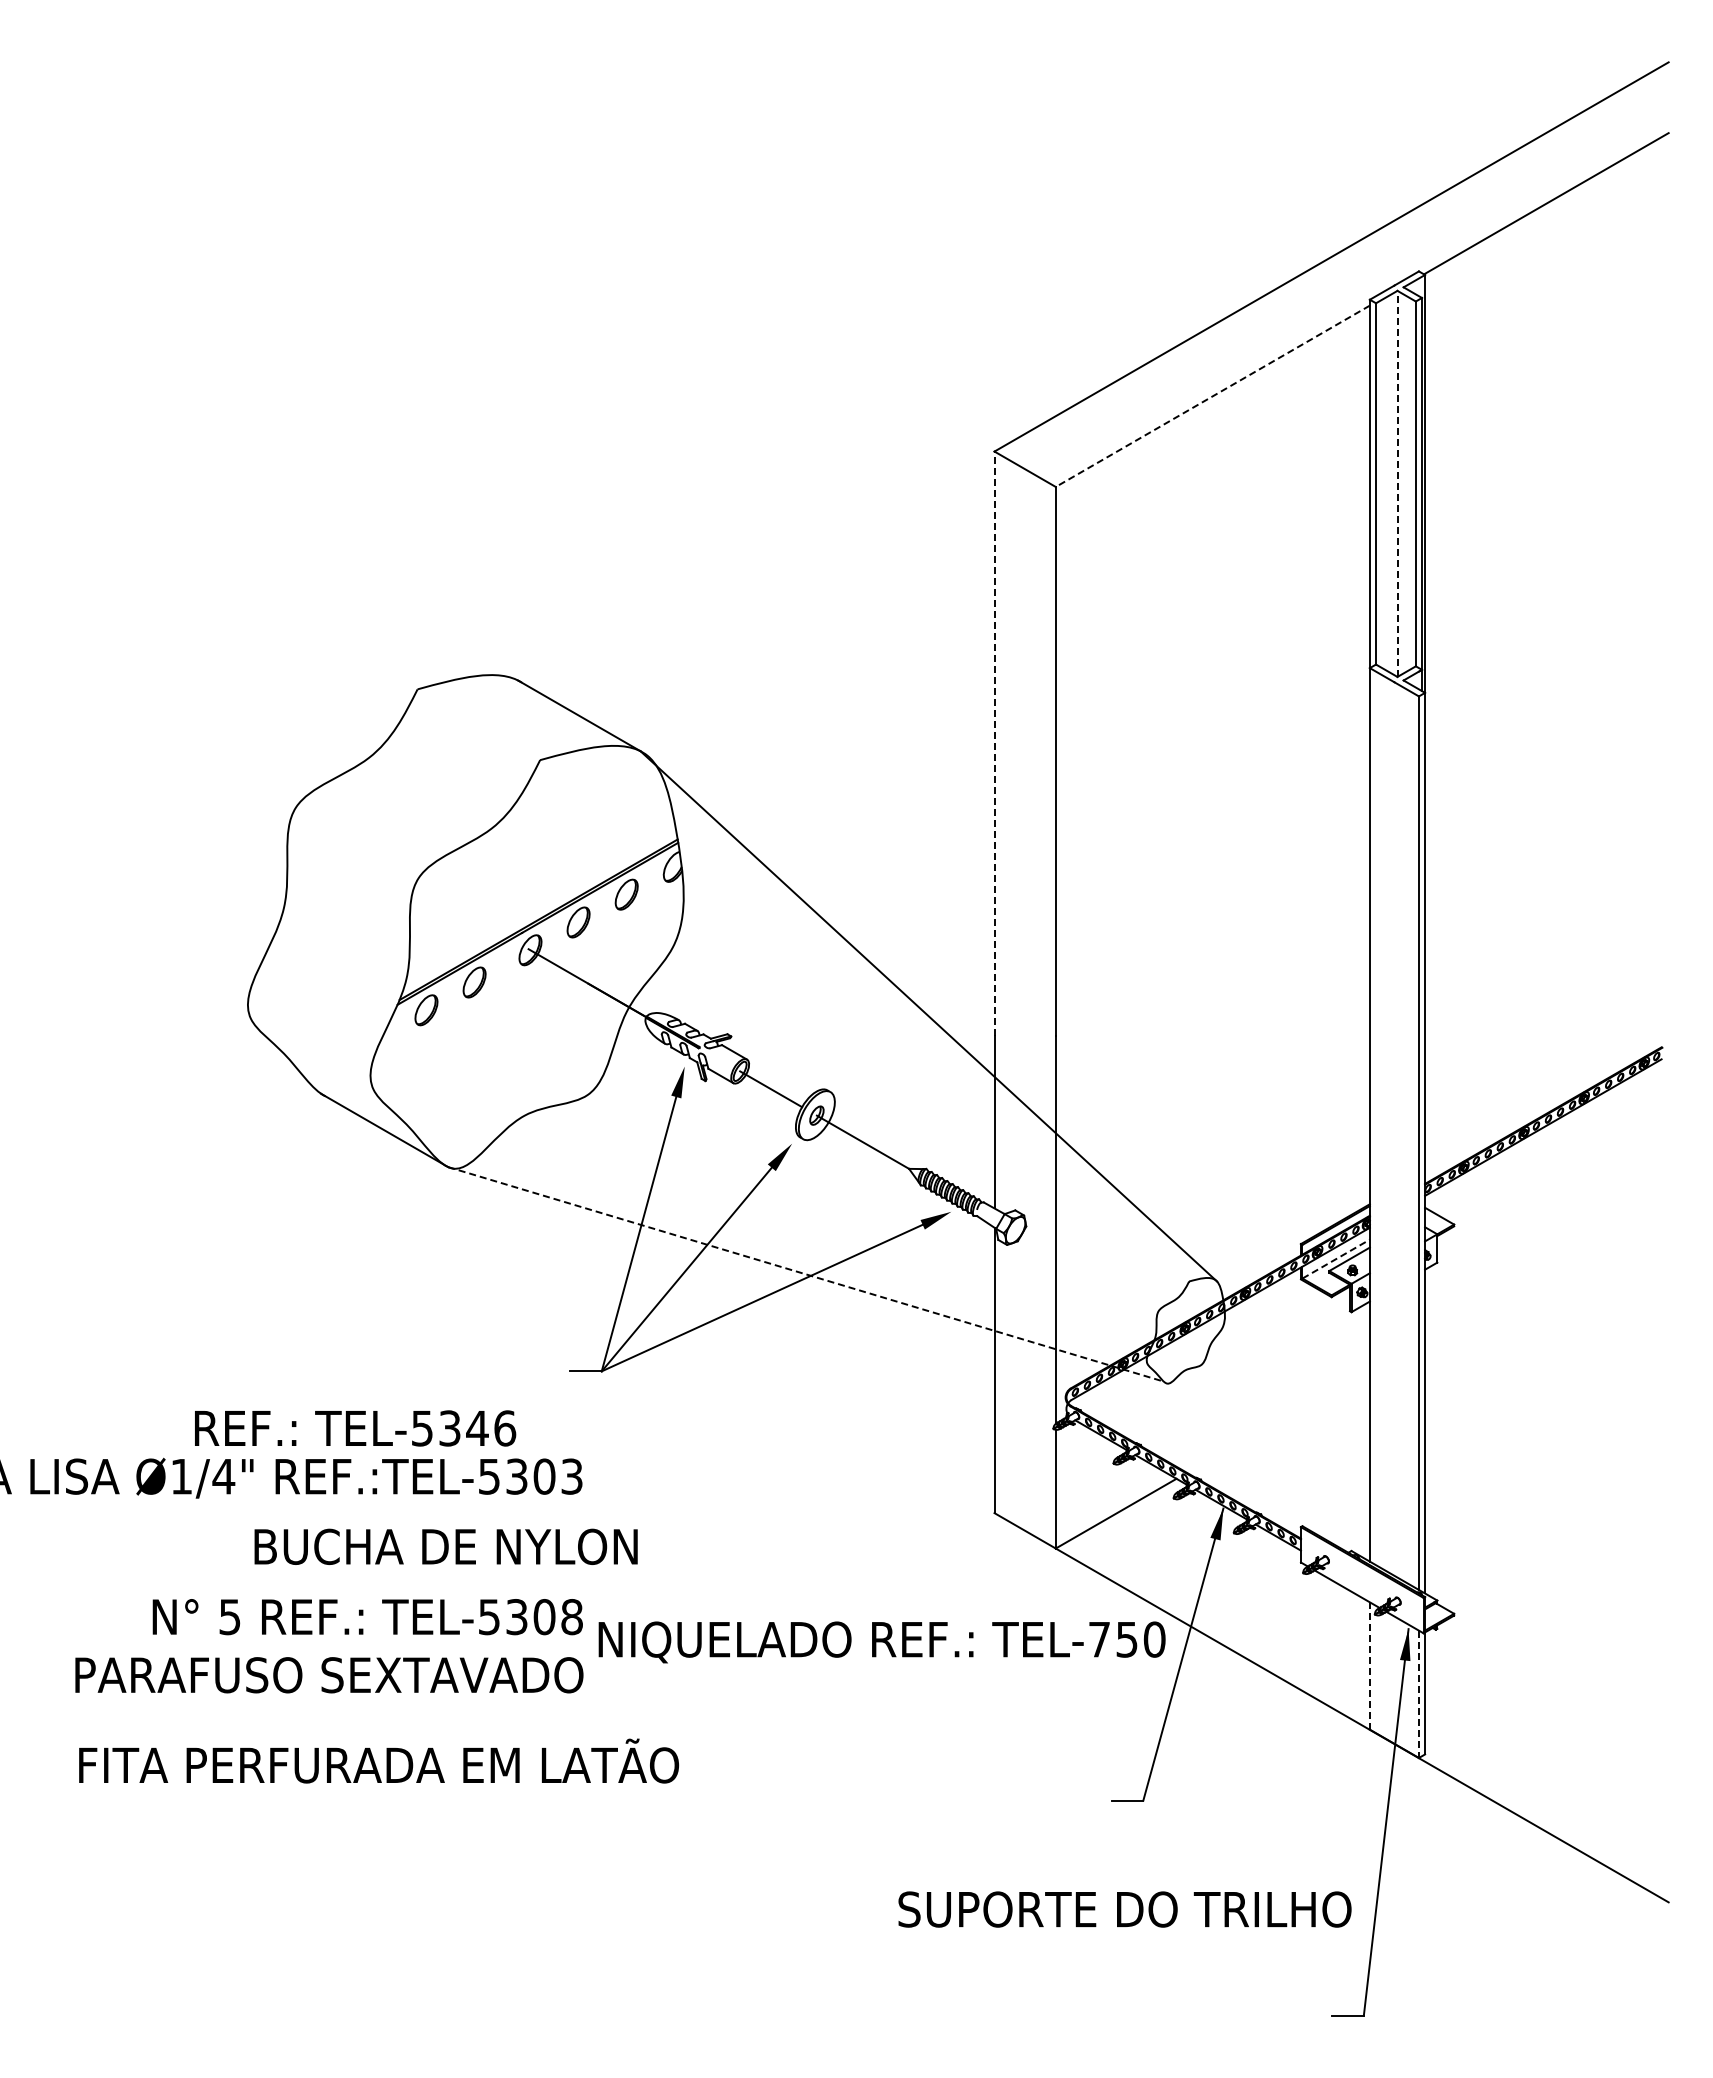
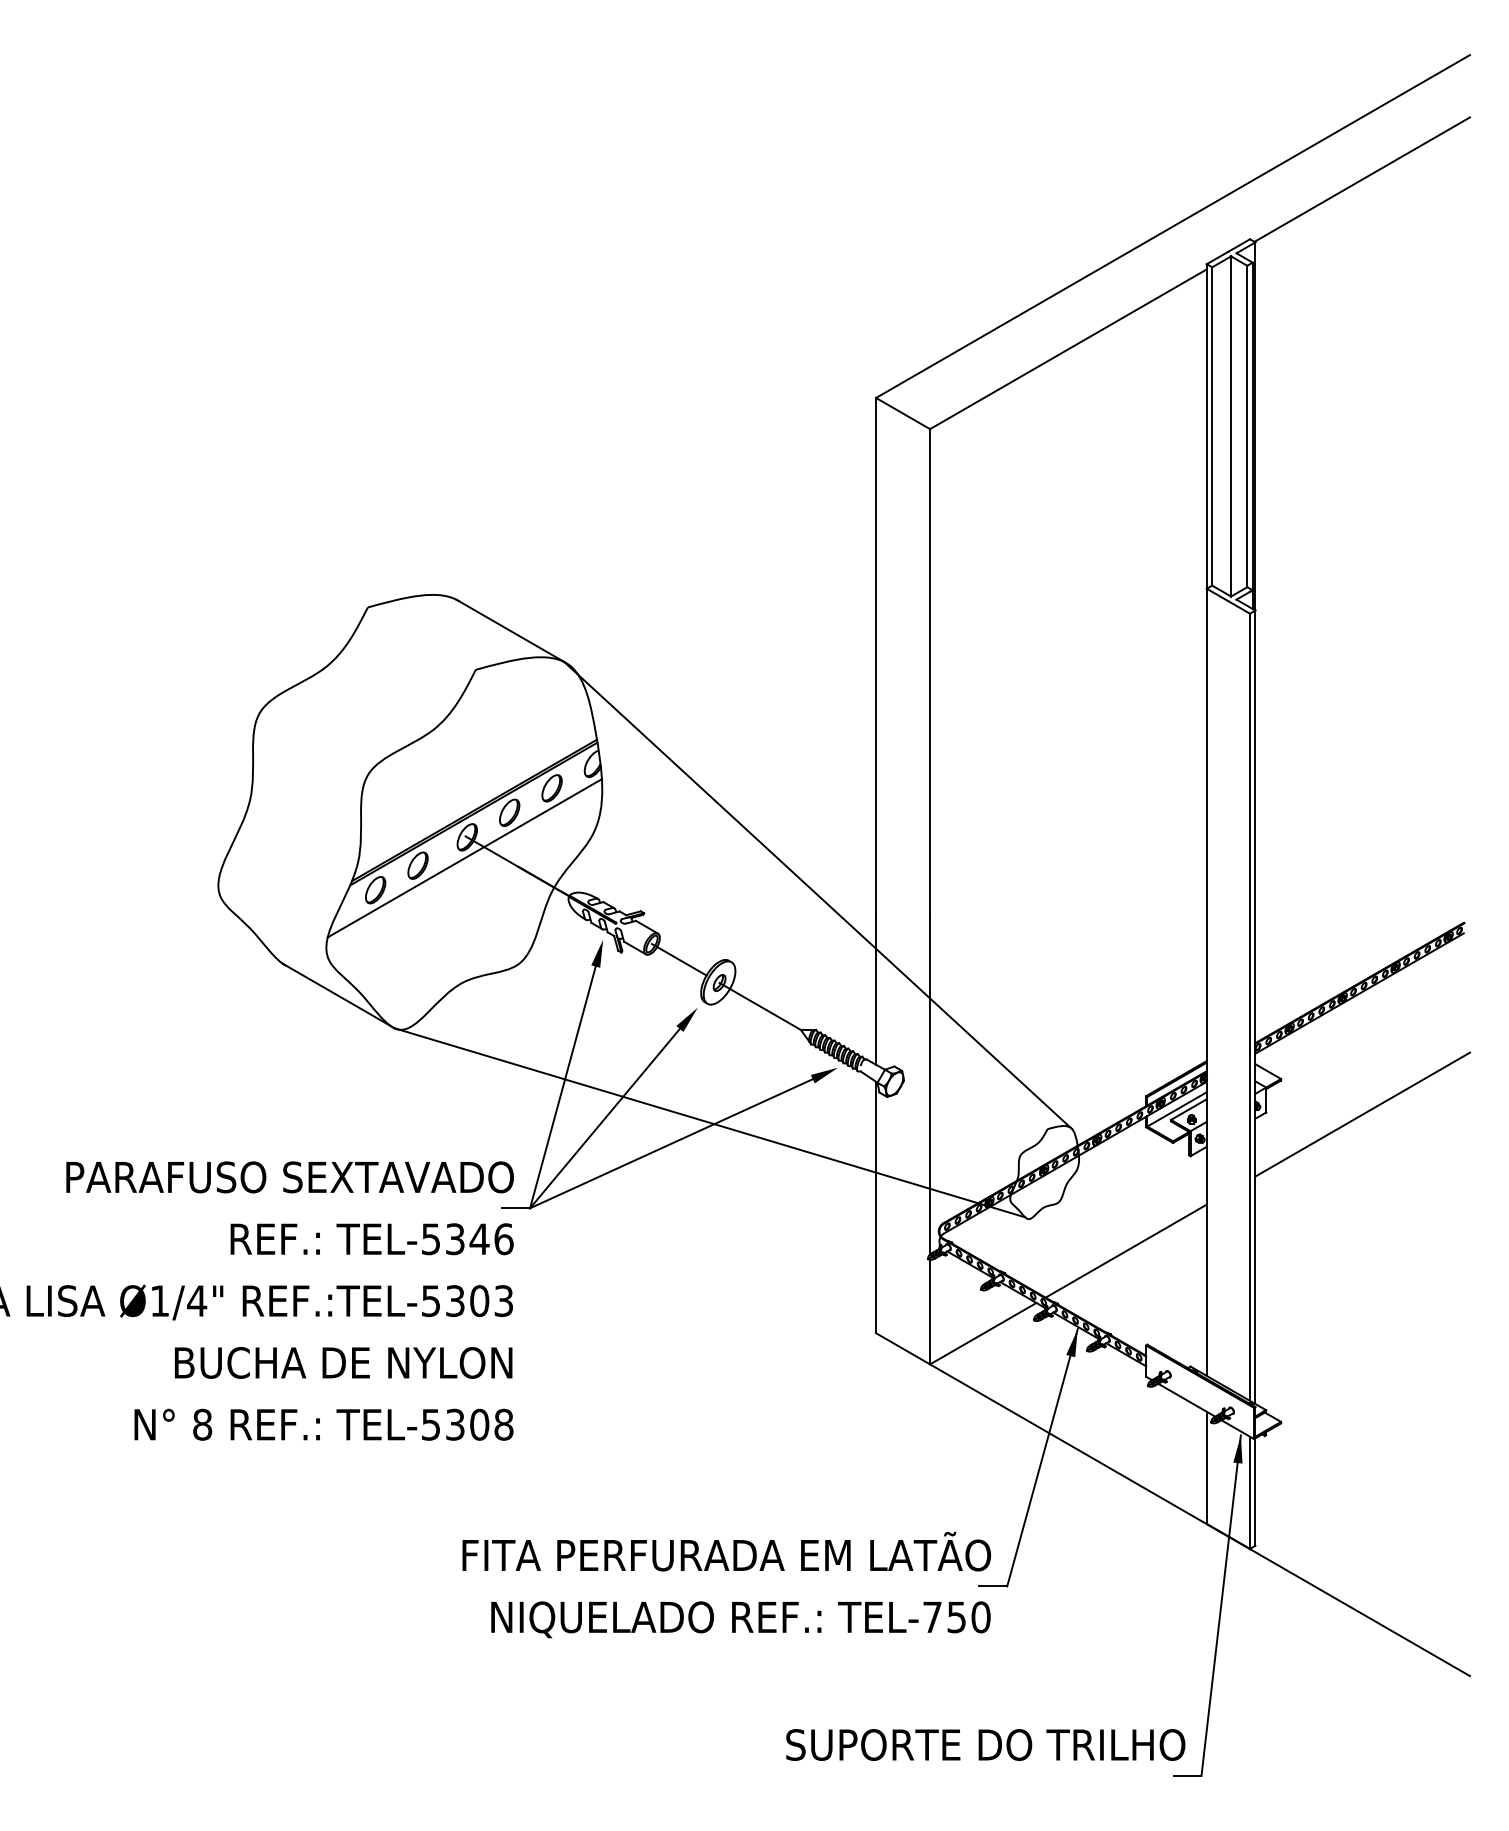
line: (1212, 396) -> (1068, 349), dashed -> solid
line: (1397, 483) -> (1231, 426), dashed -> solid
line: (994, 743) -> (876, 655), dashed -> solid
line: (527, 973) -> (464, 857), added
line: (1336, 1259) -> (1177, 1109), dashed -> solid
line: (1546, 1264) -> (1362, 1114), added
line: (806, 1274) -> (710, 1122), dashed -> solid
line: (1277, 1419) -> (1125, 1250), added
text: (355, 1428) -> (372, 1239), moved
text: (445, 1546) -> (343, 1362), moved
text: (229, 1617) -> (202, 1425), 5 -> 8
text: (881, 1642) -> (740, 1619), moved
line: (1369, 1666) -> (1206, 1468), dashed -> solid
text: (329, 1675) -> (290, 1177), moved
line: (1418, 1694) -> (1249, 1492), dashed -> solid
text: (379, 1760) -> (727, 1551), moved
text: (1124, 1909) -> (985, 1744), moved

